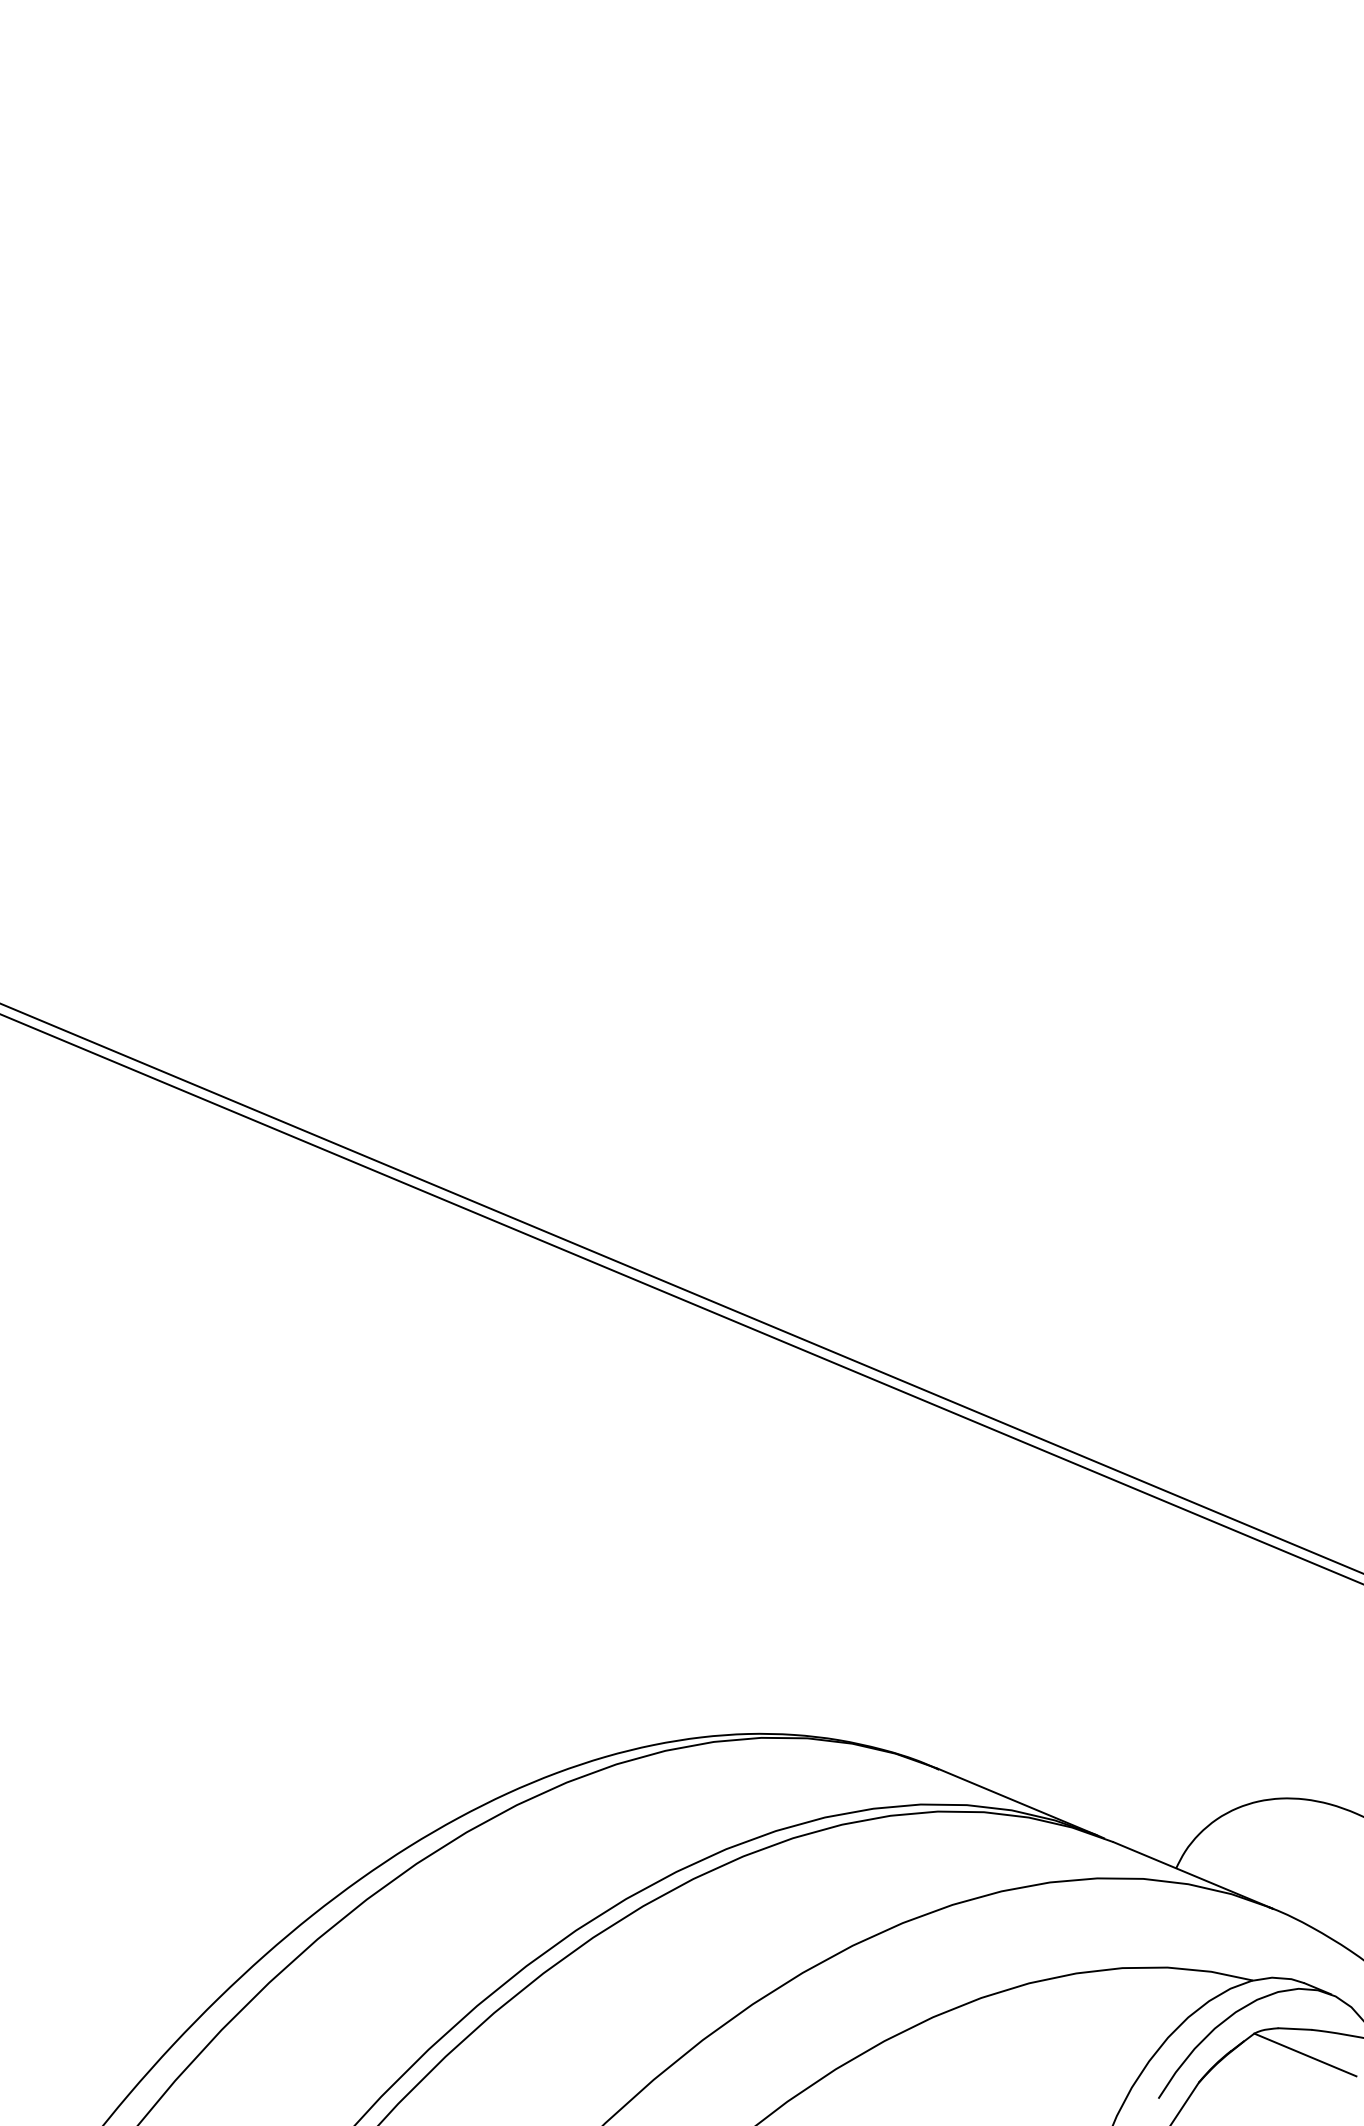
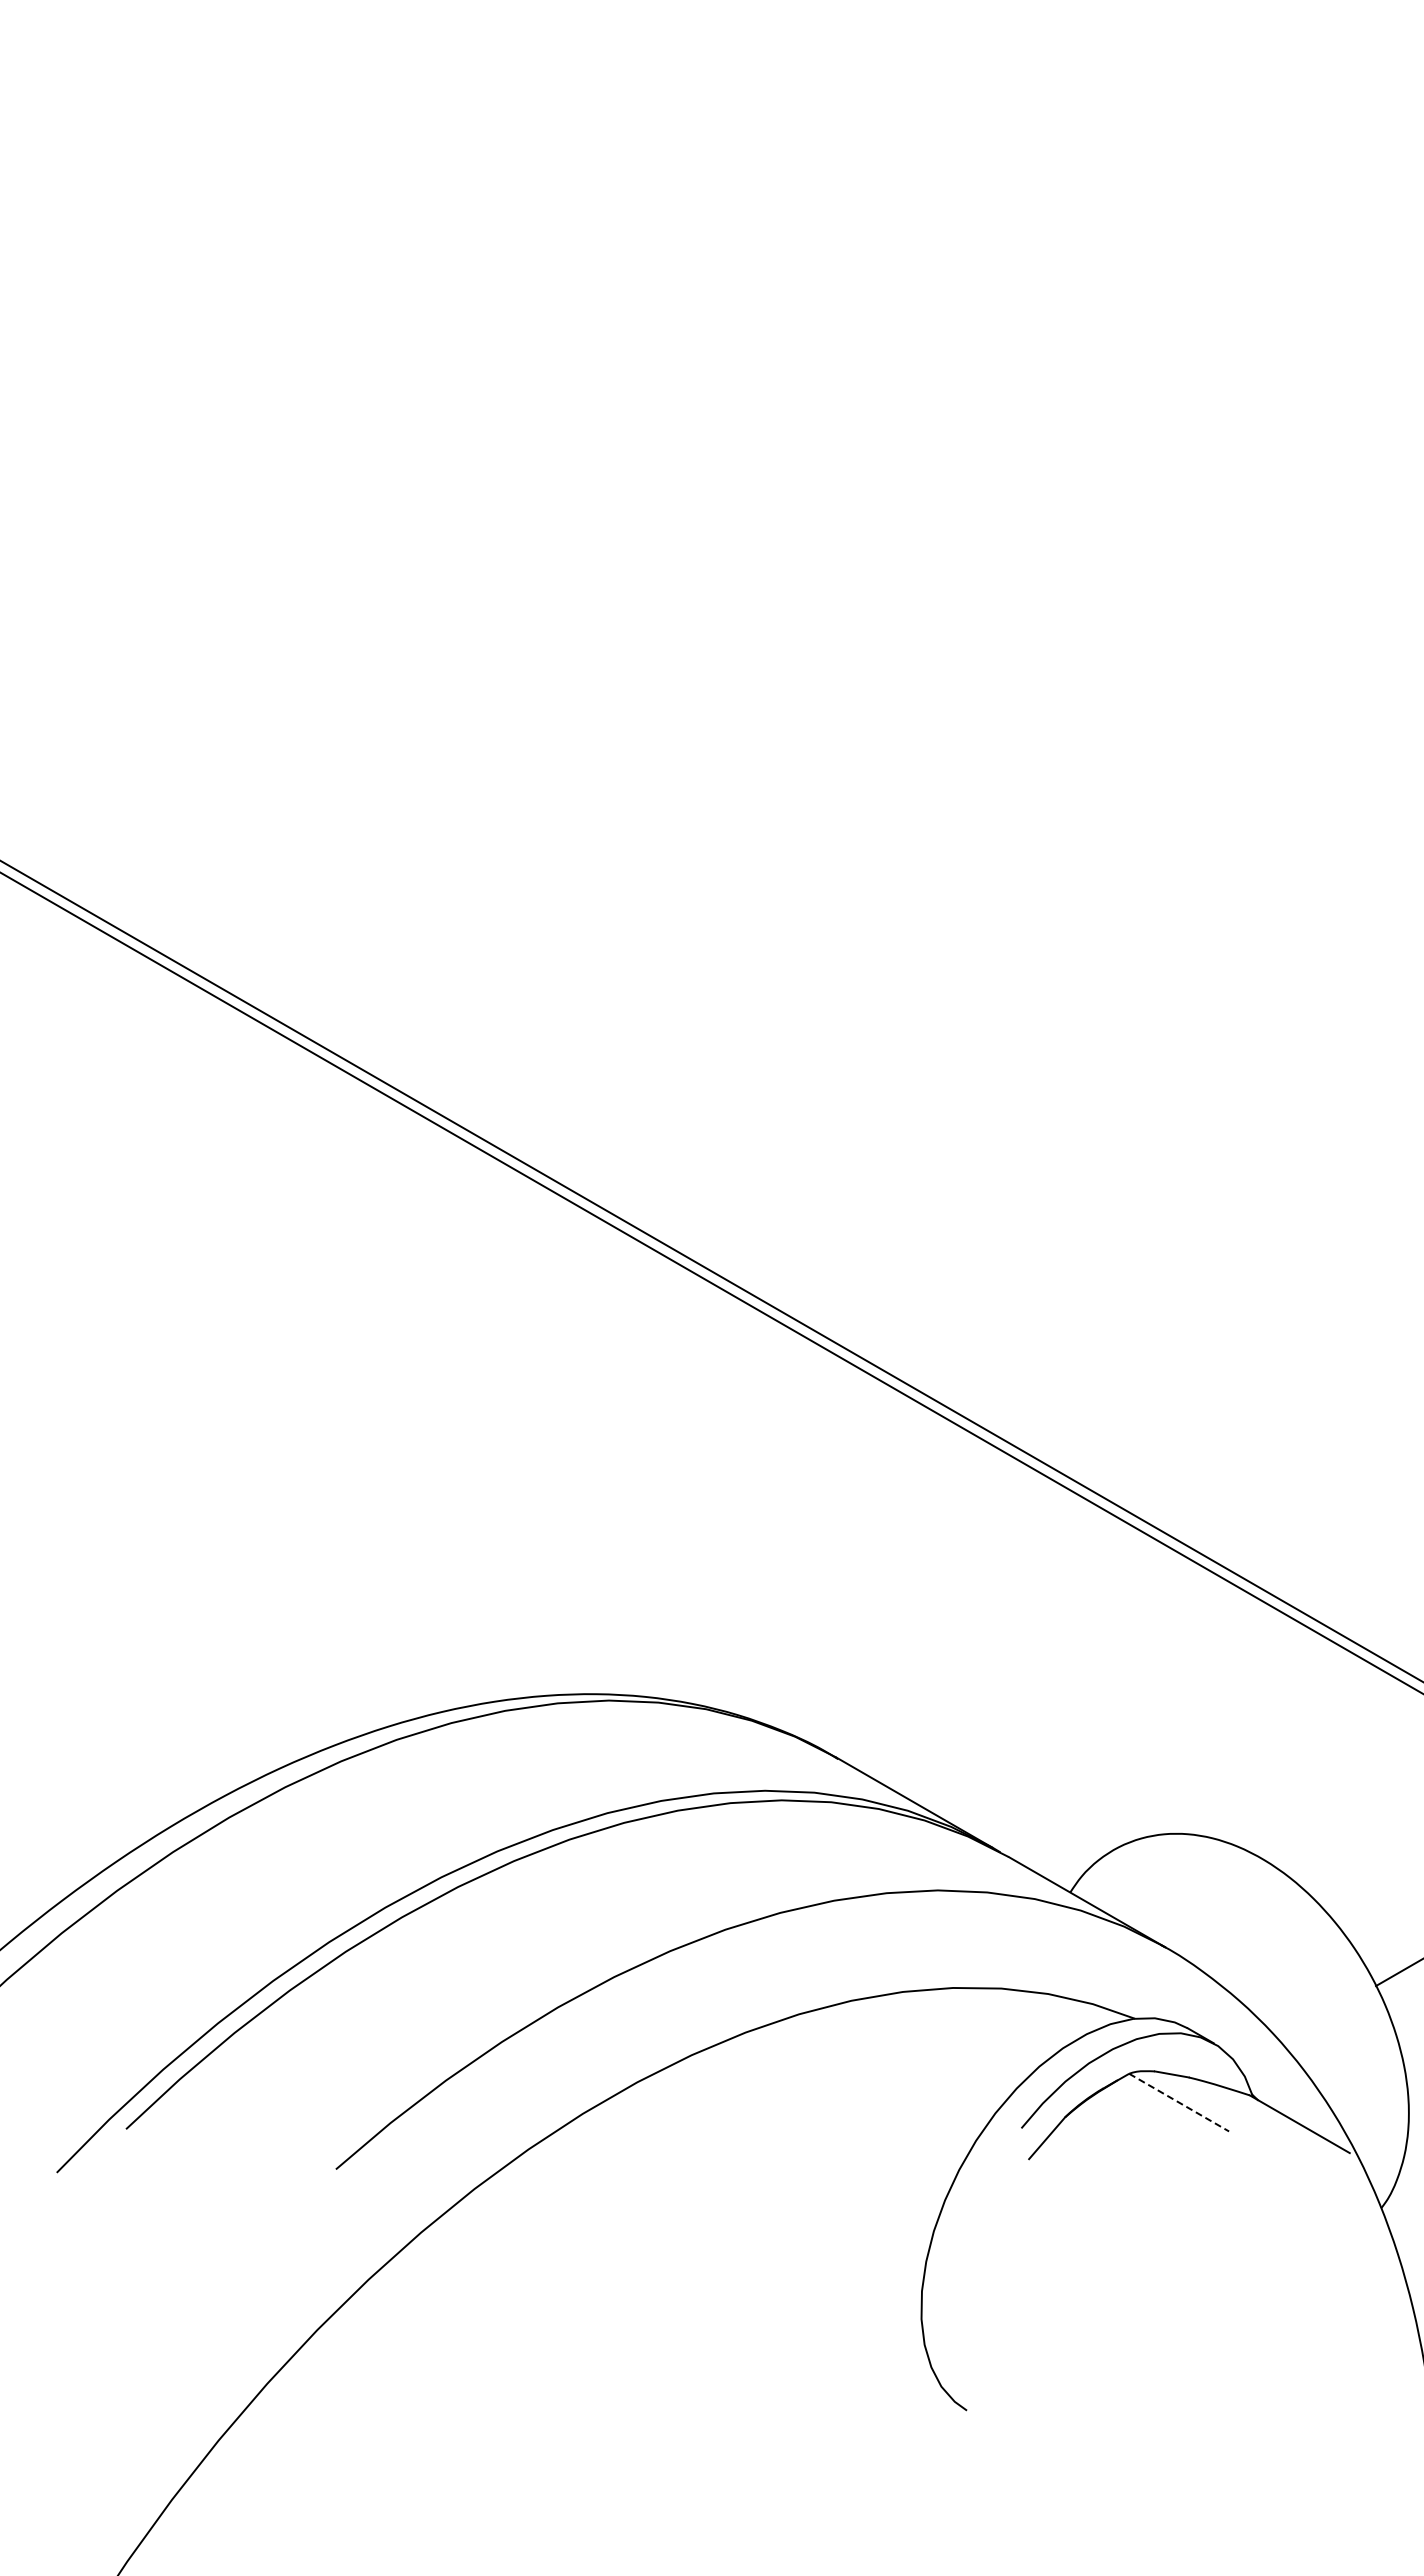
line: (1305, 2054) -> (1179, 2102), solid -> dashed

